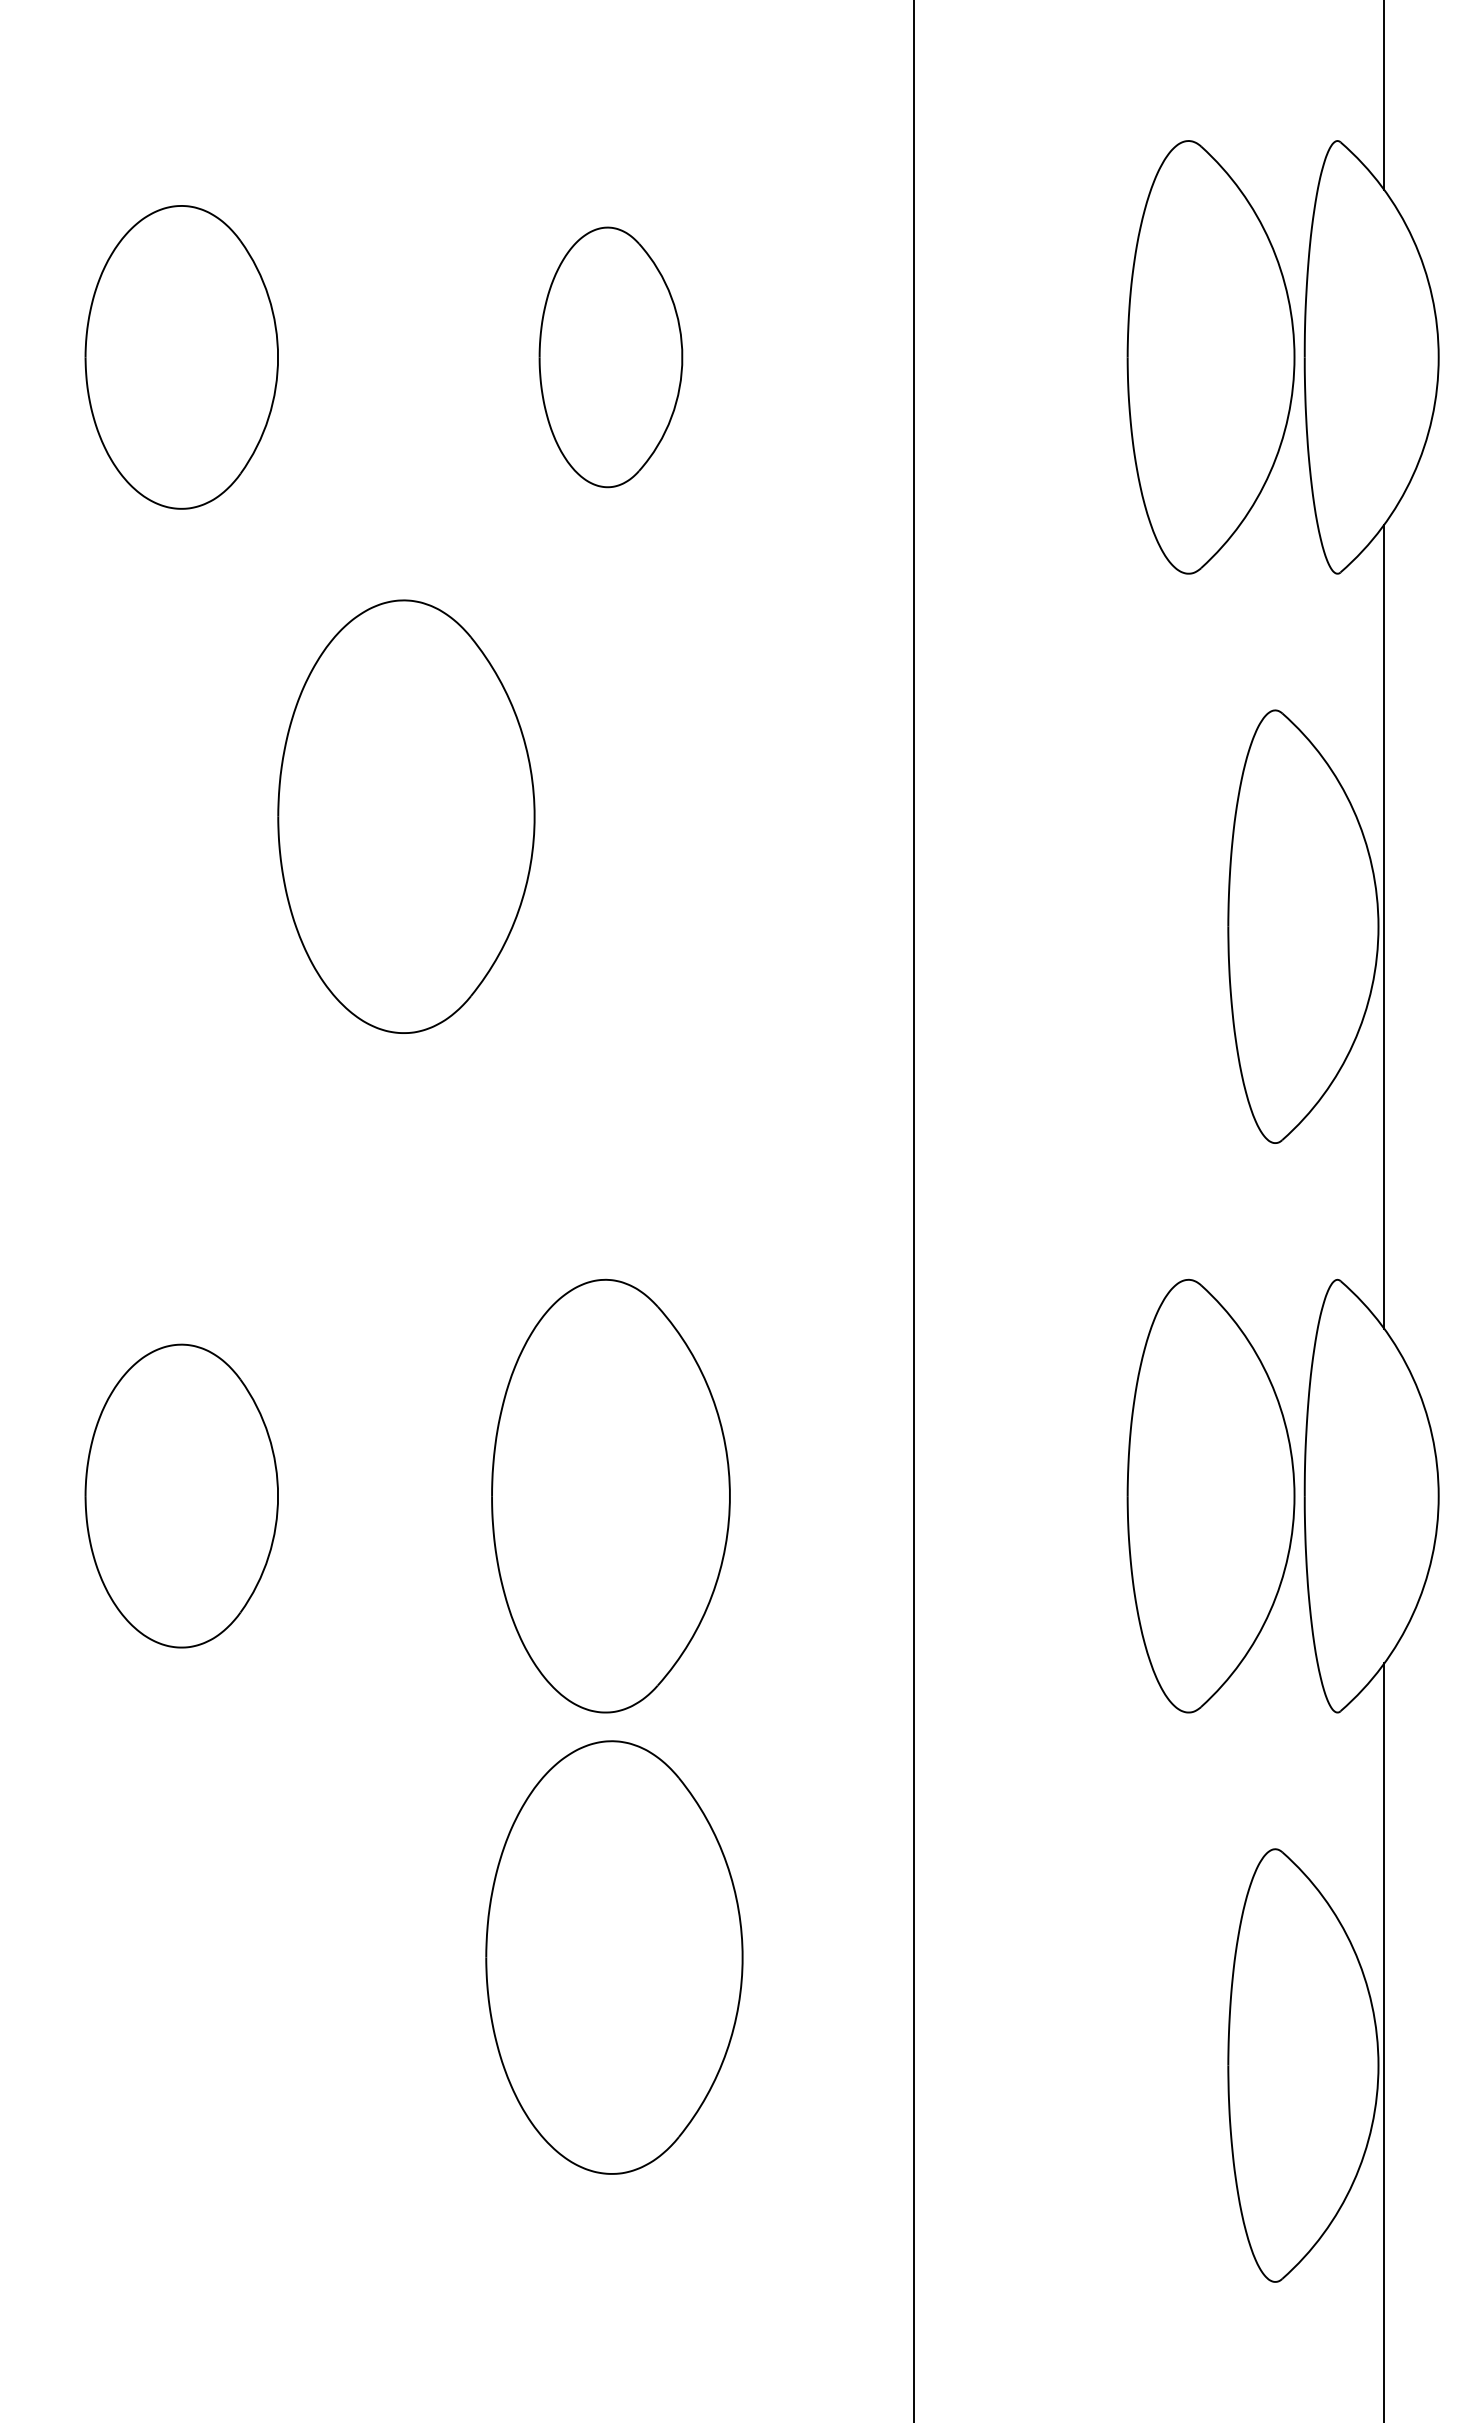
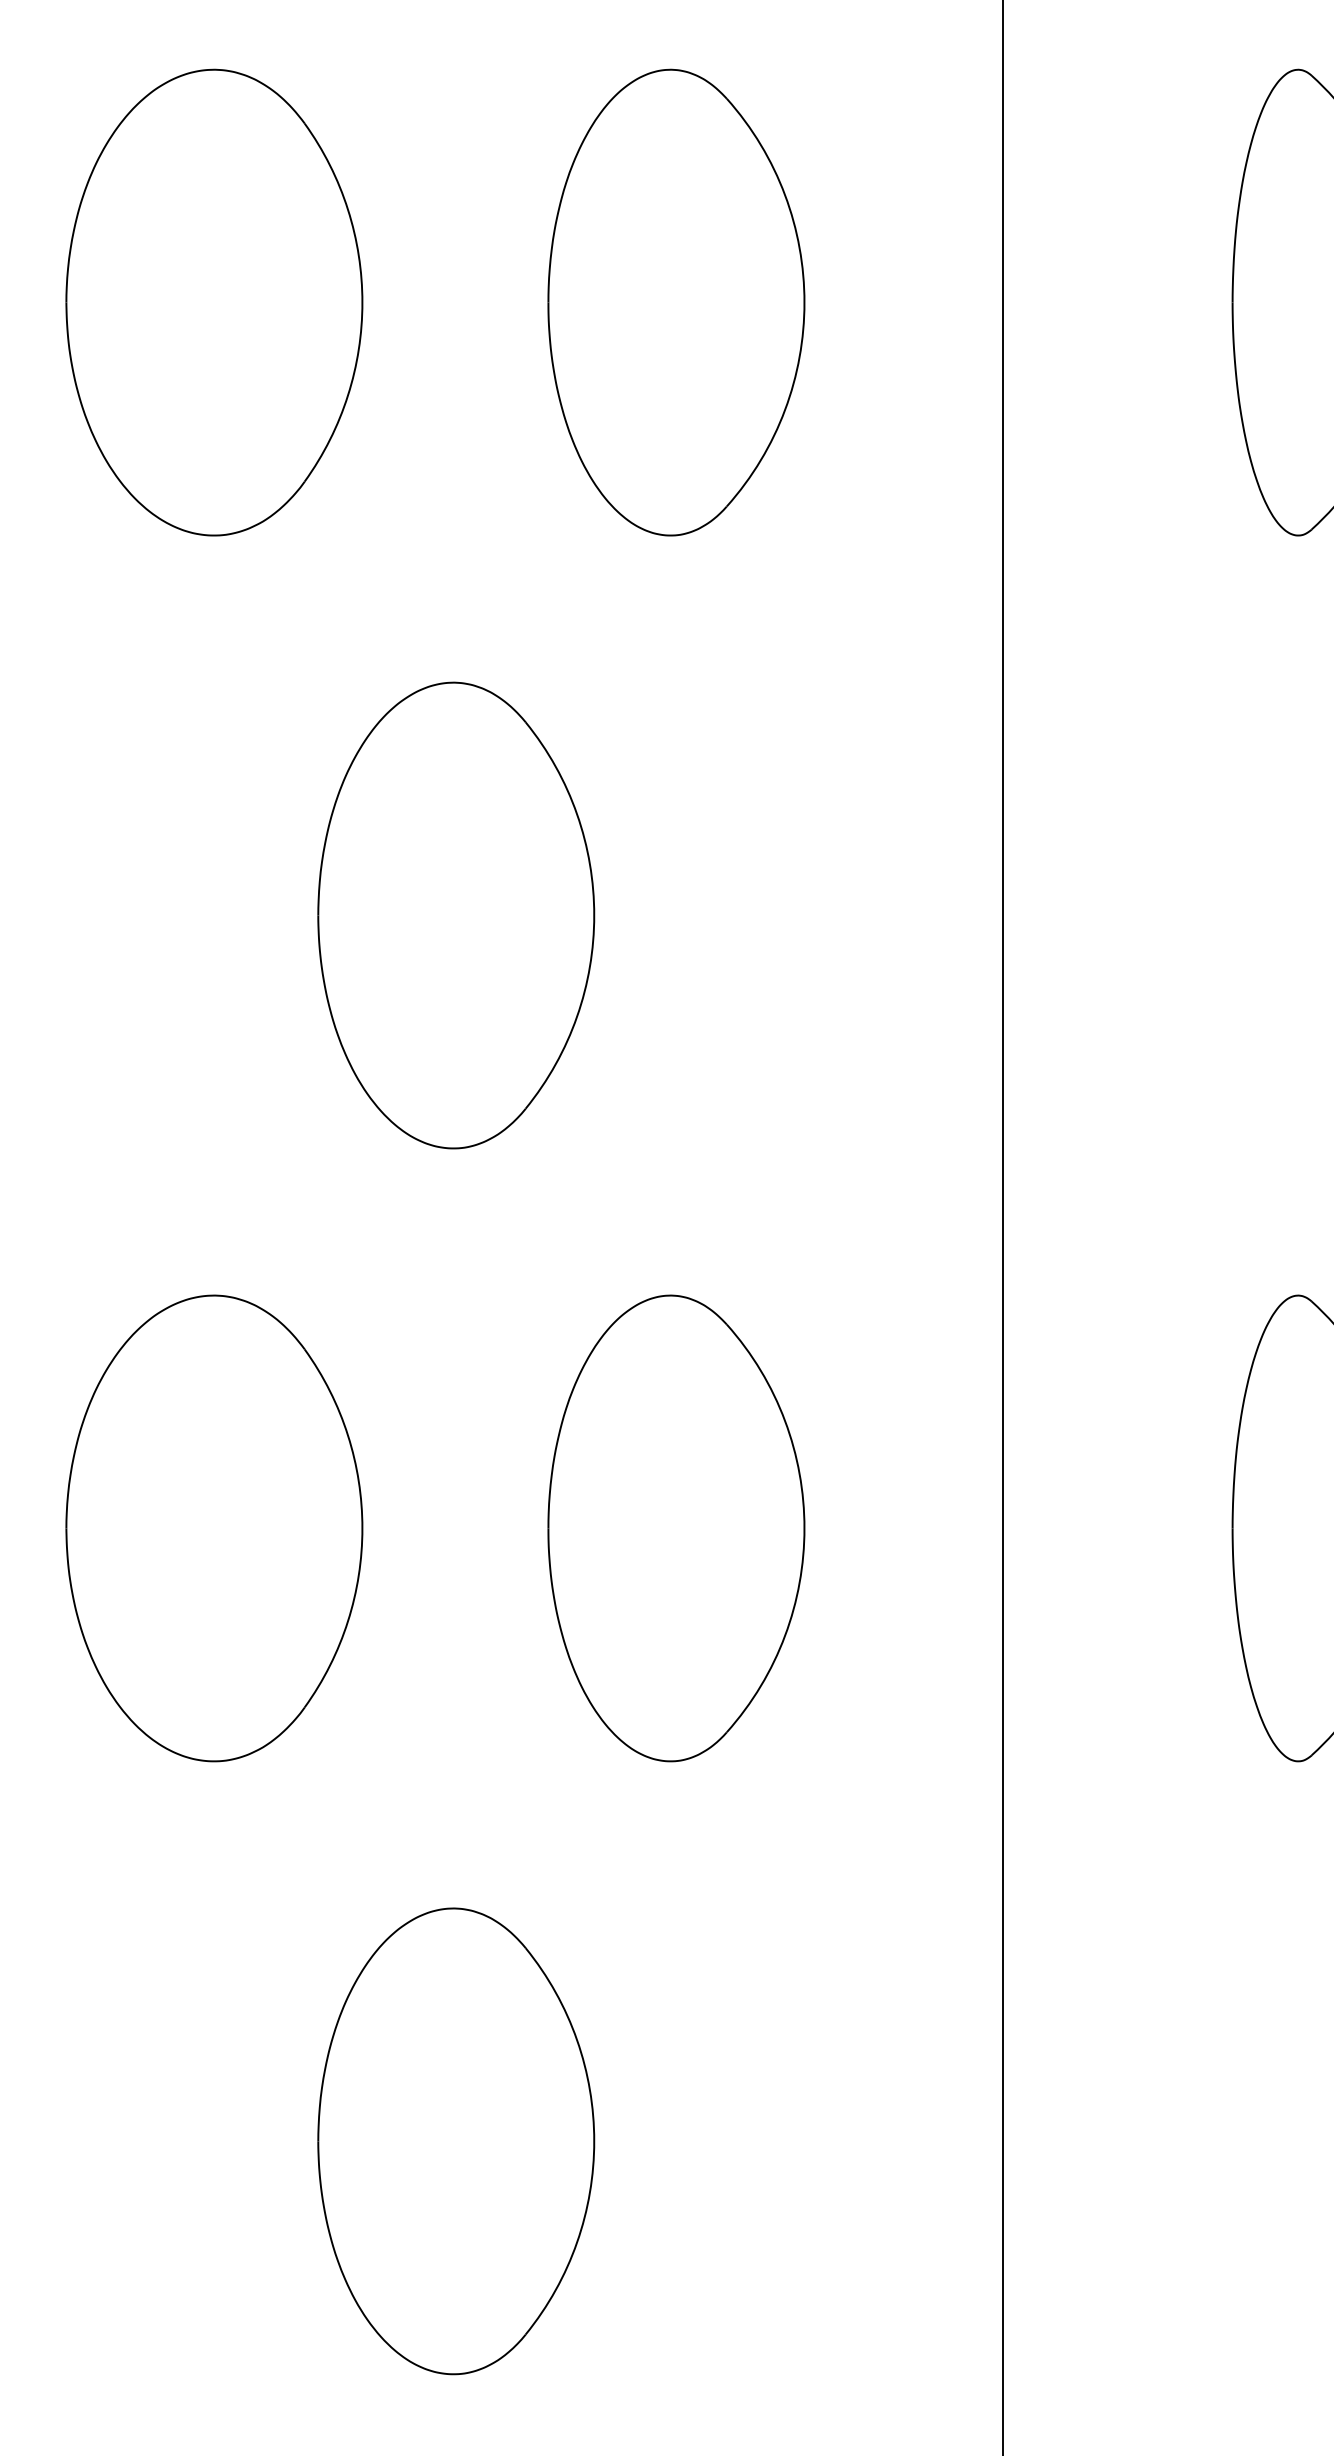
part: (181, 357) -> (214, 302), size x1.43
part: (610, 357) -> (675, 302), size x1.67
part: (406, 816) -> (456, 915), moved
part: (181, 1495) -> (214, 1527), size x1.43
part: (614, 1957) -> (456, 2141), moved

